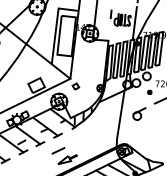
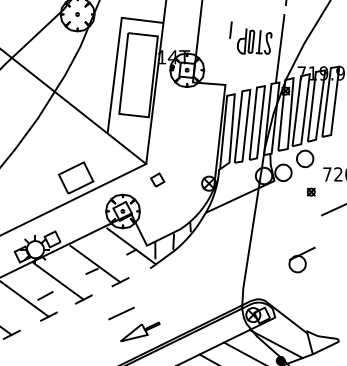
part: (139, 113) -> (302, 258), moved

